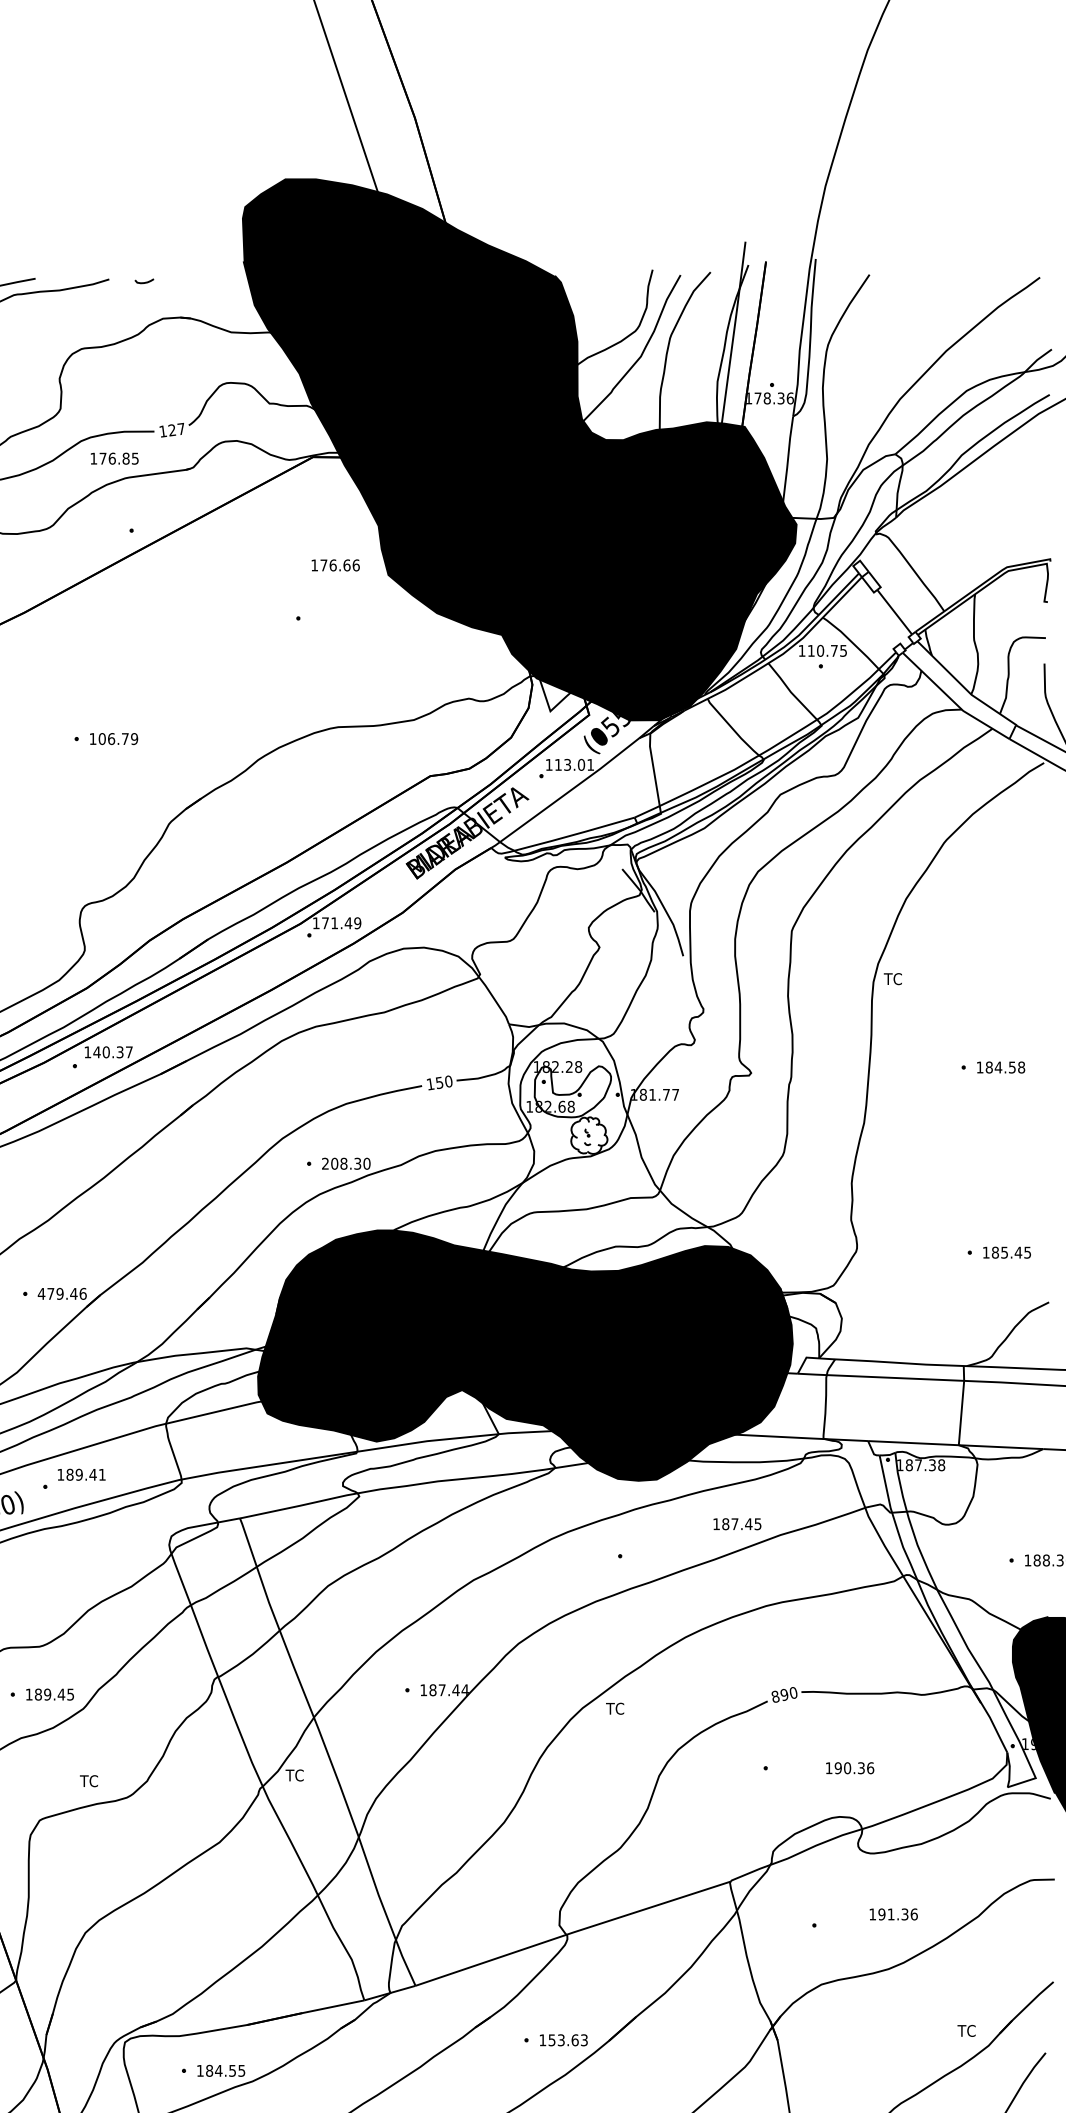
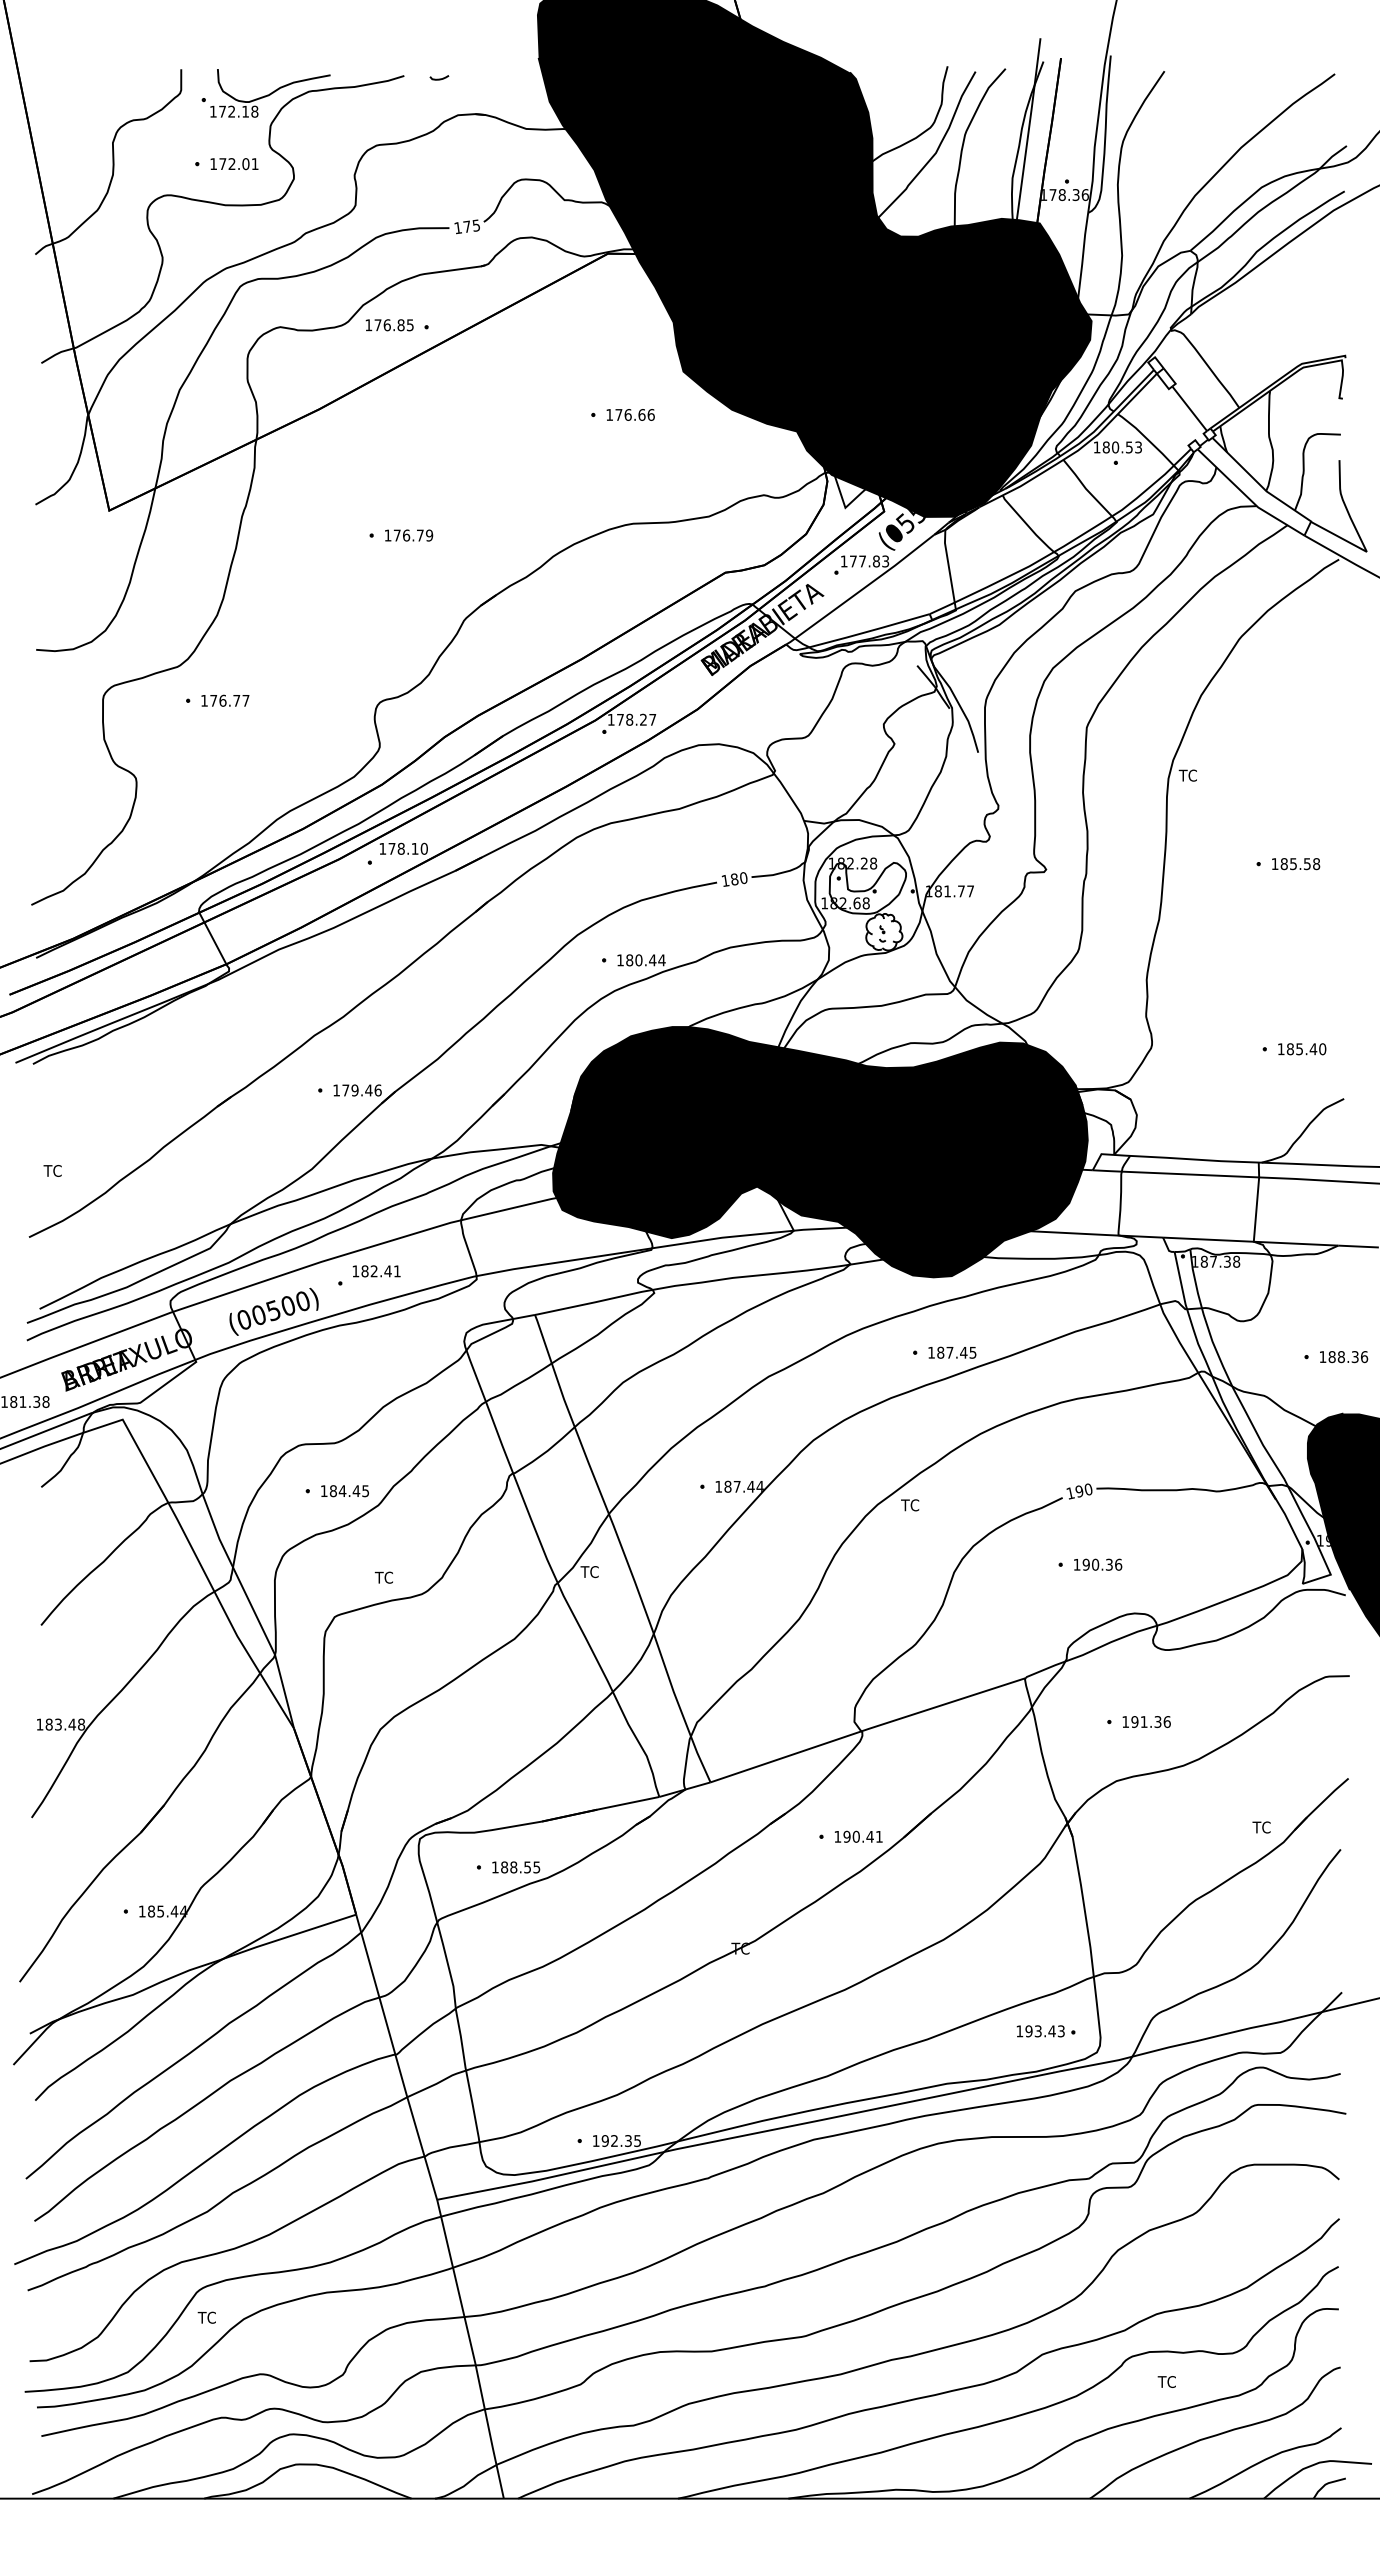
text: (176, 428) -> (471, 225), 127 -> 175
text: (114, 458) -> (389, 325), moved
text: (335, 564) -> (630, 414), moved
text: (826, 650) -> (1121, 447), 110.75 -> 180.53
text: (101, 738) -> (396, 535), 106.79 -> 176.79
text: (574, 764) -> (869, 561), 113.01 -> 177.83
text: (346, 922) -> (641, 719), 171.49 -> 178.27
text: (112, 1051) -> (407, 848), 140.37 -> 178.10
text: (998, 1067) -> (1293, 864), 184.58 -> 185.58
text: (439, 1082) -> (734, 879), 150 -> 180
text: (346, 1163) -> (641, 960), 208.30 -> 180.44
text: (1027, 1252) -> (1322, 1049), 185.45 -> 185.40
text: (41, 1293) -> (336, 1090), 479.46 -> 179.46
text: (78, 1474) -> (373, 1271), 189.41 -> 182.41
text: (737, 1523) -> (952, 1352), moved
text: (47, 1694) -> (342, 1491), 189.45 -> 184.45
text: (775, 1696) -> (1070, 1493), 890 -> 190
text: (850, 1767) -> (1098, 1564), moved
text: (893, 1913) -> (1146, 1721), moved
text: (567, 2039) -> (862, 1836), 153.63 -> 190.41
text: (218, 2070) -> (513, 1867), 184.55 -> 188.55

